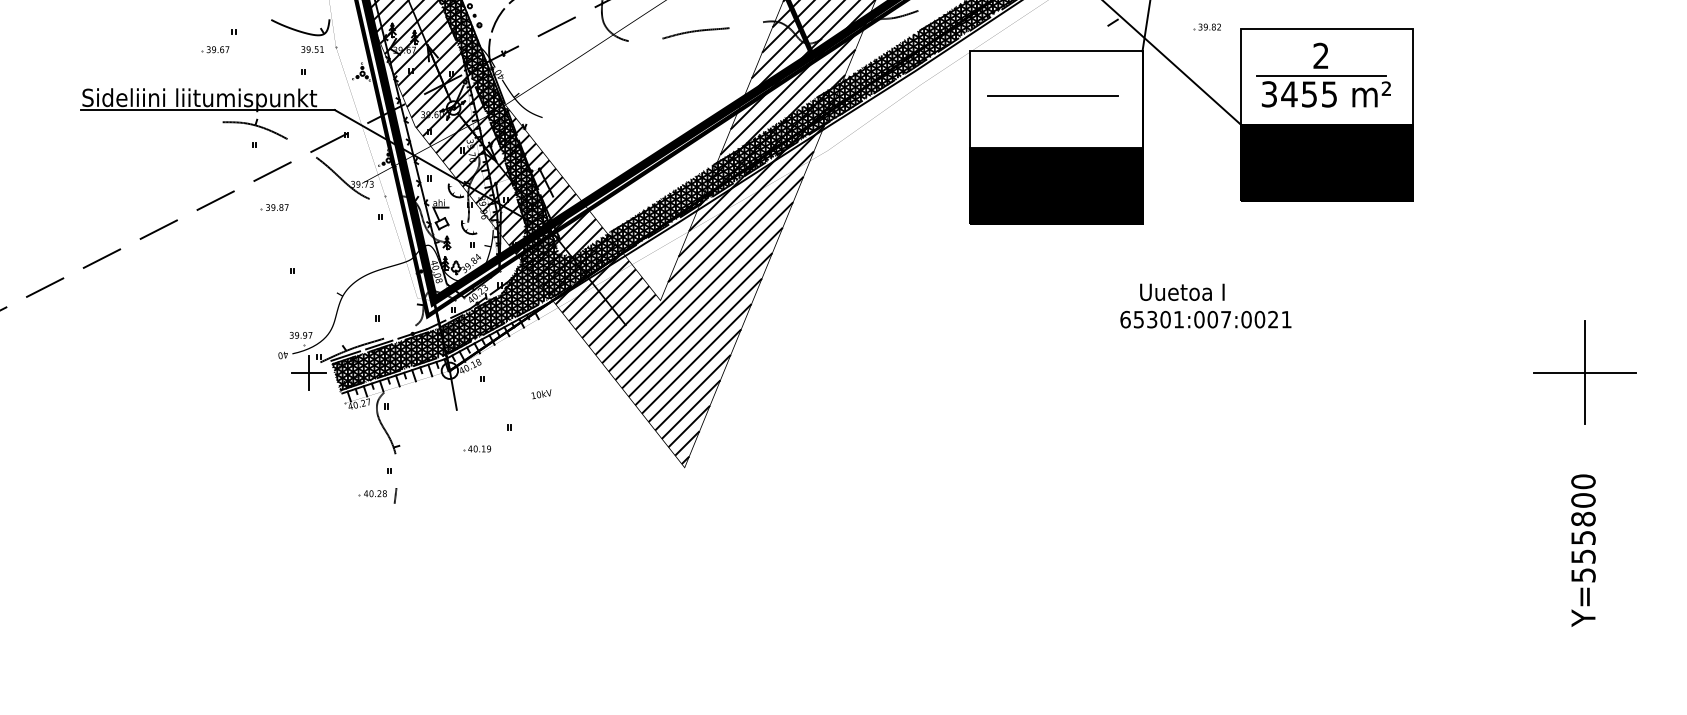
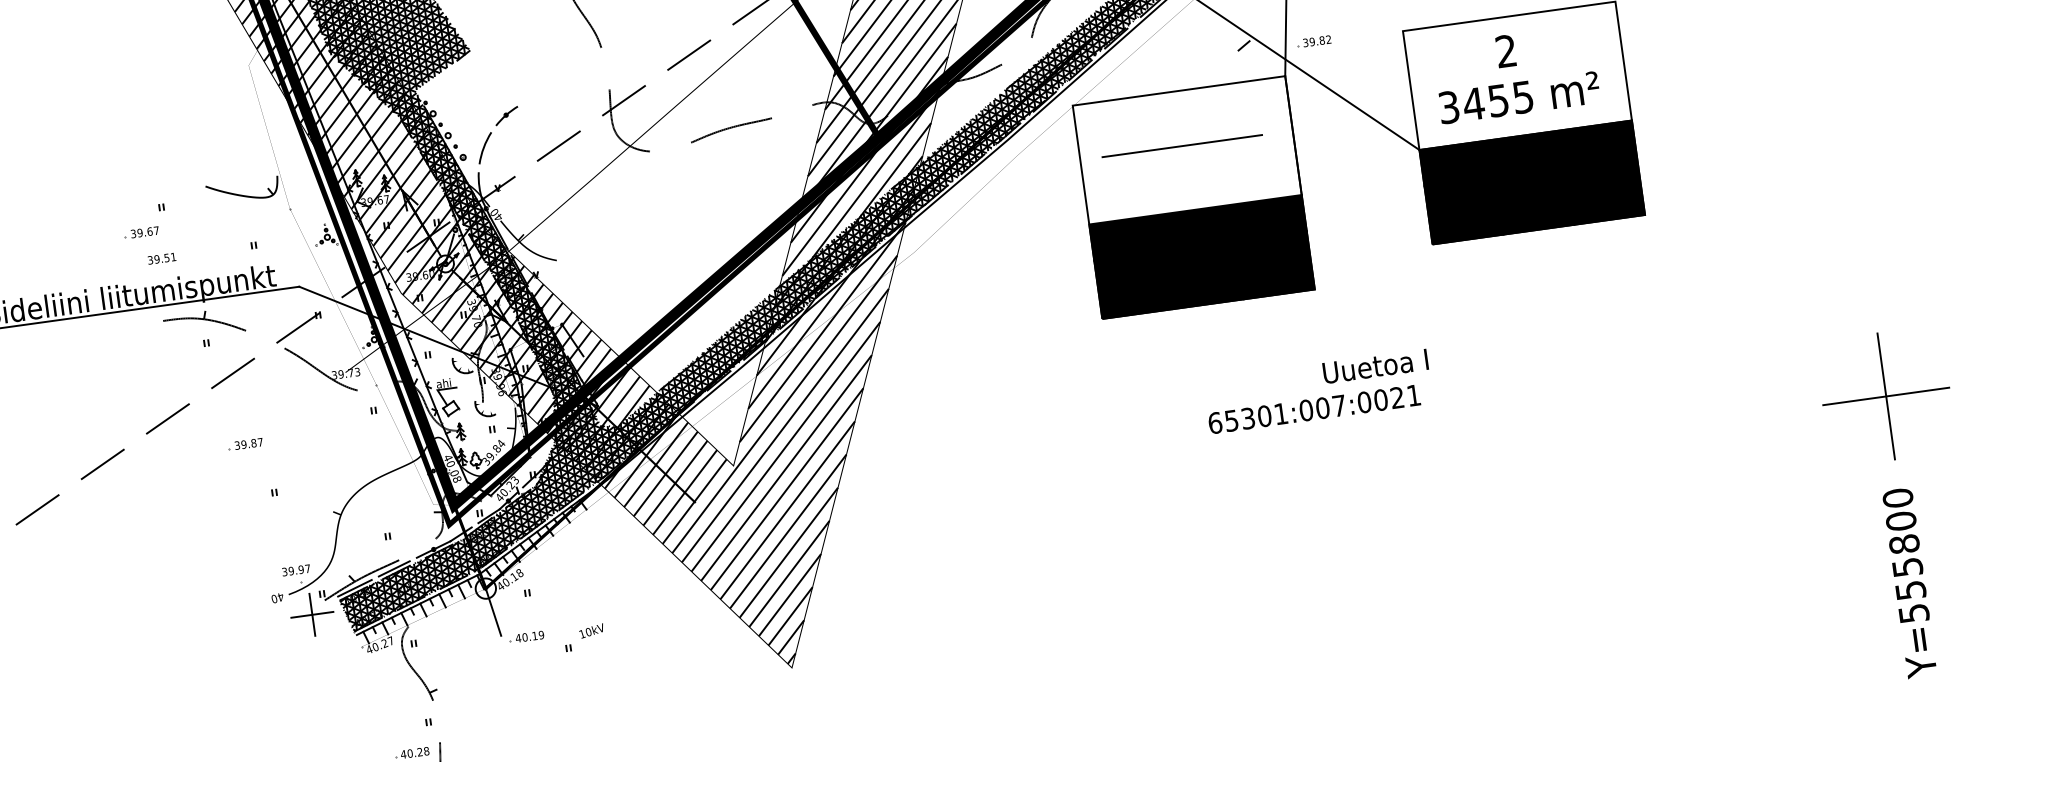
part: (1206, 26) -> (1313, 41), moved
text: (312, 49) -> (161, 258), moved
line: (1320, 76) -> (1509, 76), removed
part: (274, 207) -> (245, 444), moved
text: (1205, 319) -> (1313, 409), moved
text: (541, 394) -> (591, 631), moved
part: (477, 448) -> (527, 636), moved
text: (1583, 550) -> (1909, 582), moved

